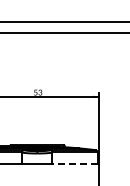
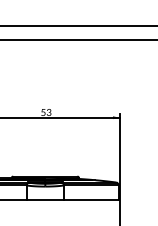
line: (75, 164) -> (91, 199), dashed -> solid

